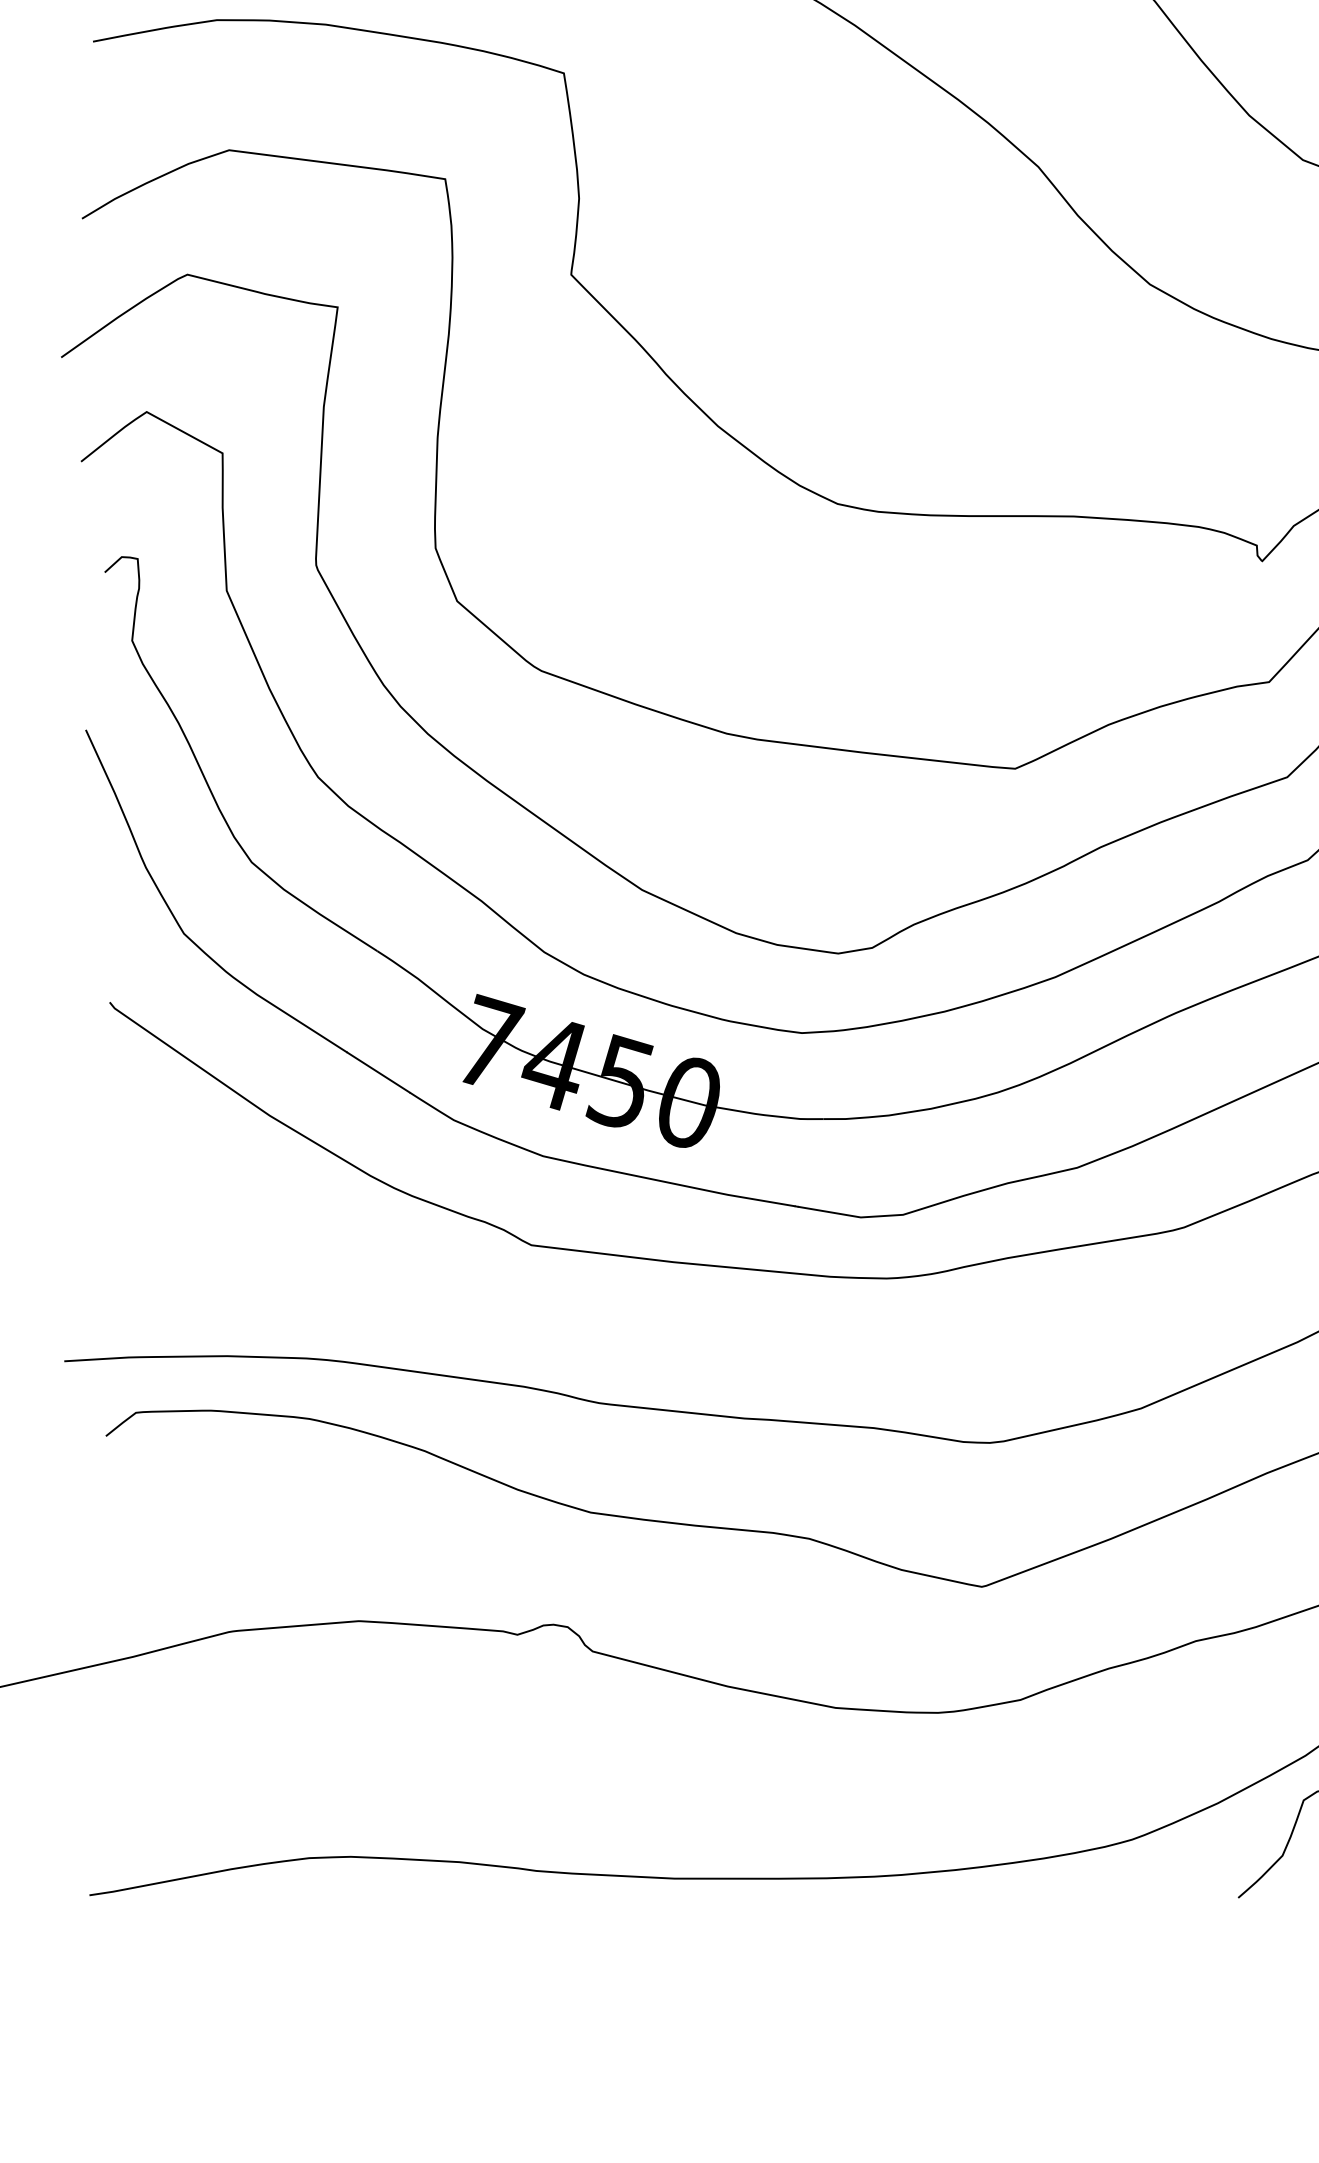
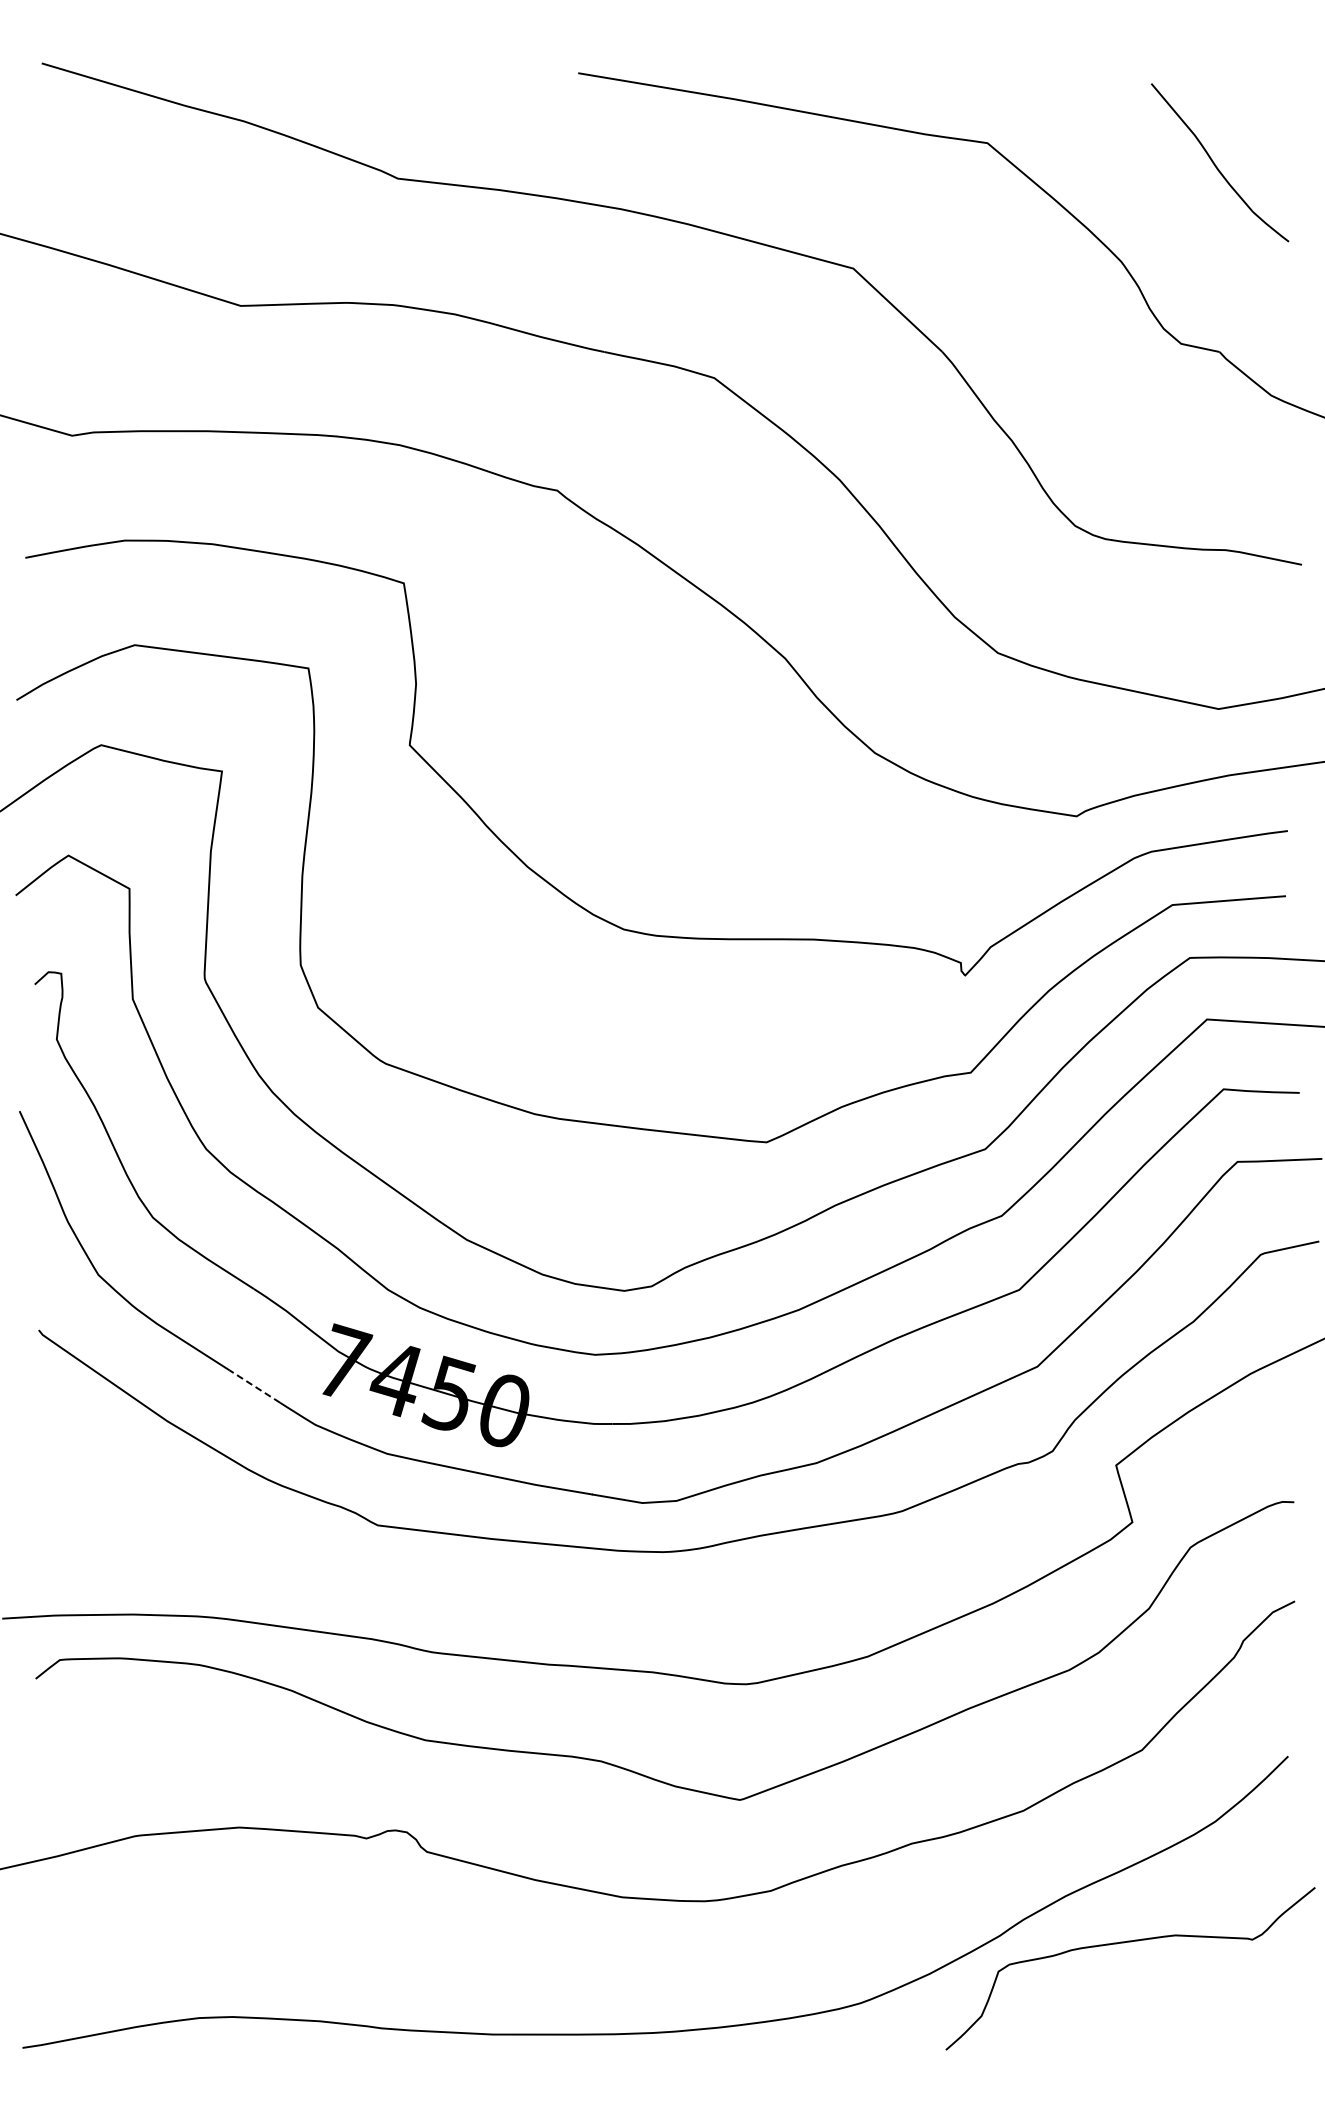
line: (378, 1072) -> (254, 1386), solid -> dashed

